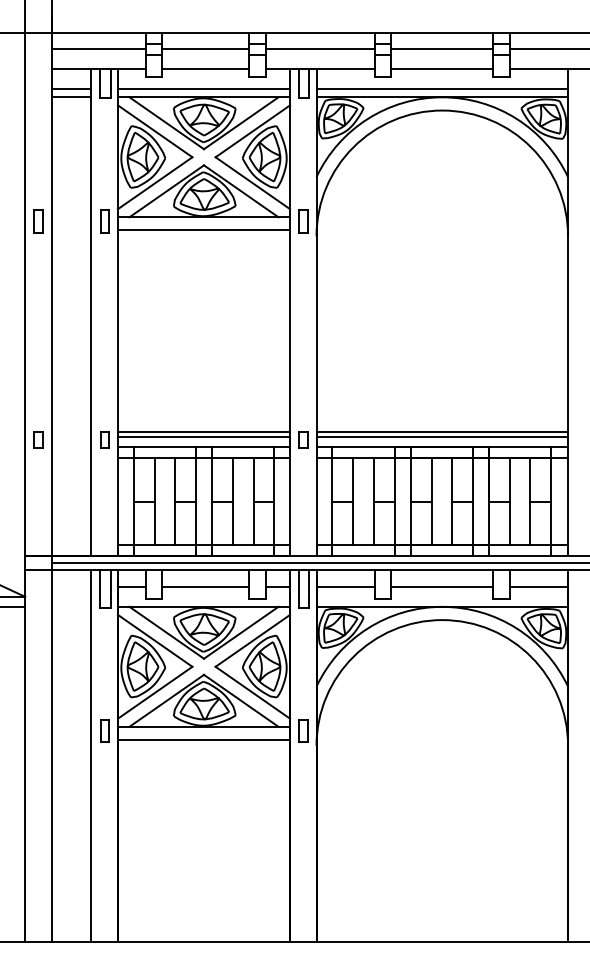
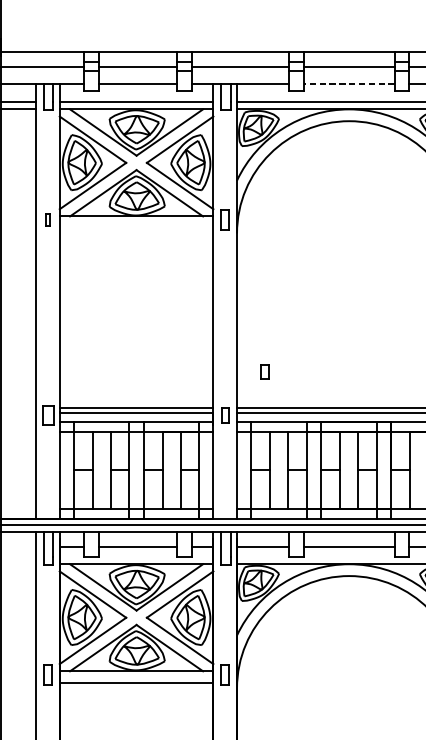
line: (442, 69) -> (349, 84), solid -> dashed
part: (104, 221) -> (47, 220), size x0.6
line: (203, 230) -> (136, 228), removed
part: (347, 390) -> (264, 371), added
part: (104, 439) -> (47, 414), size x1.4

